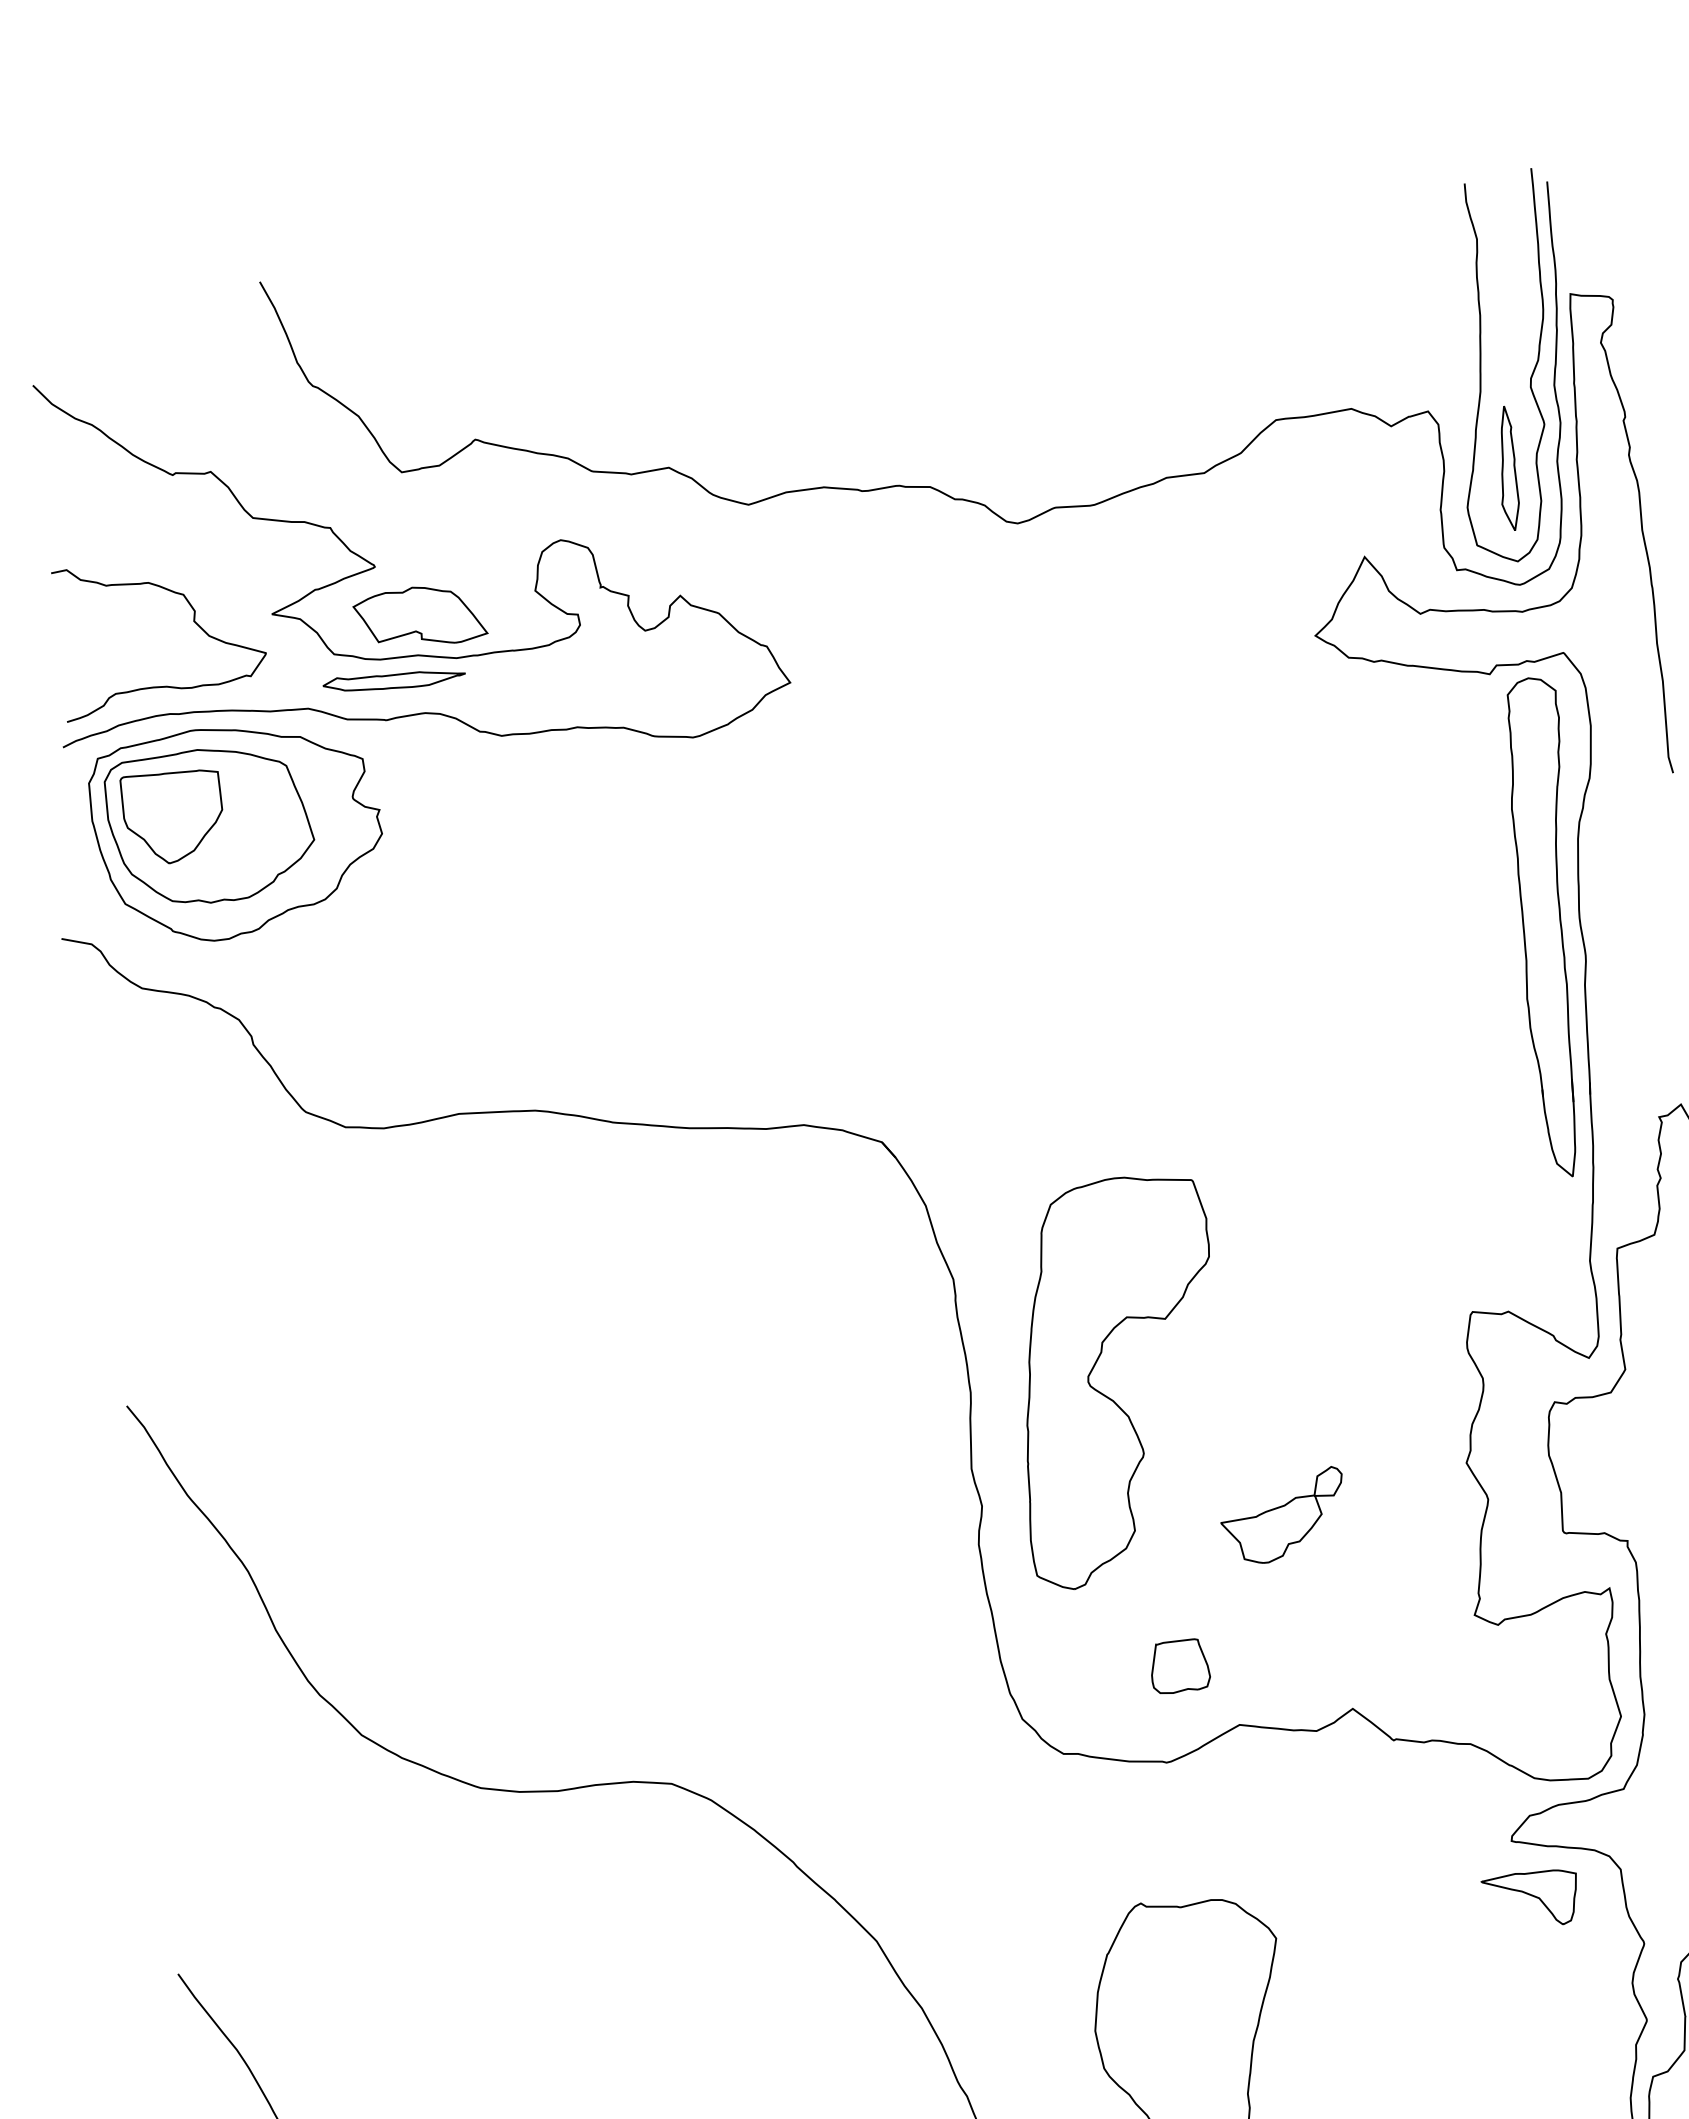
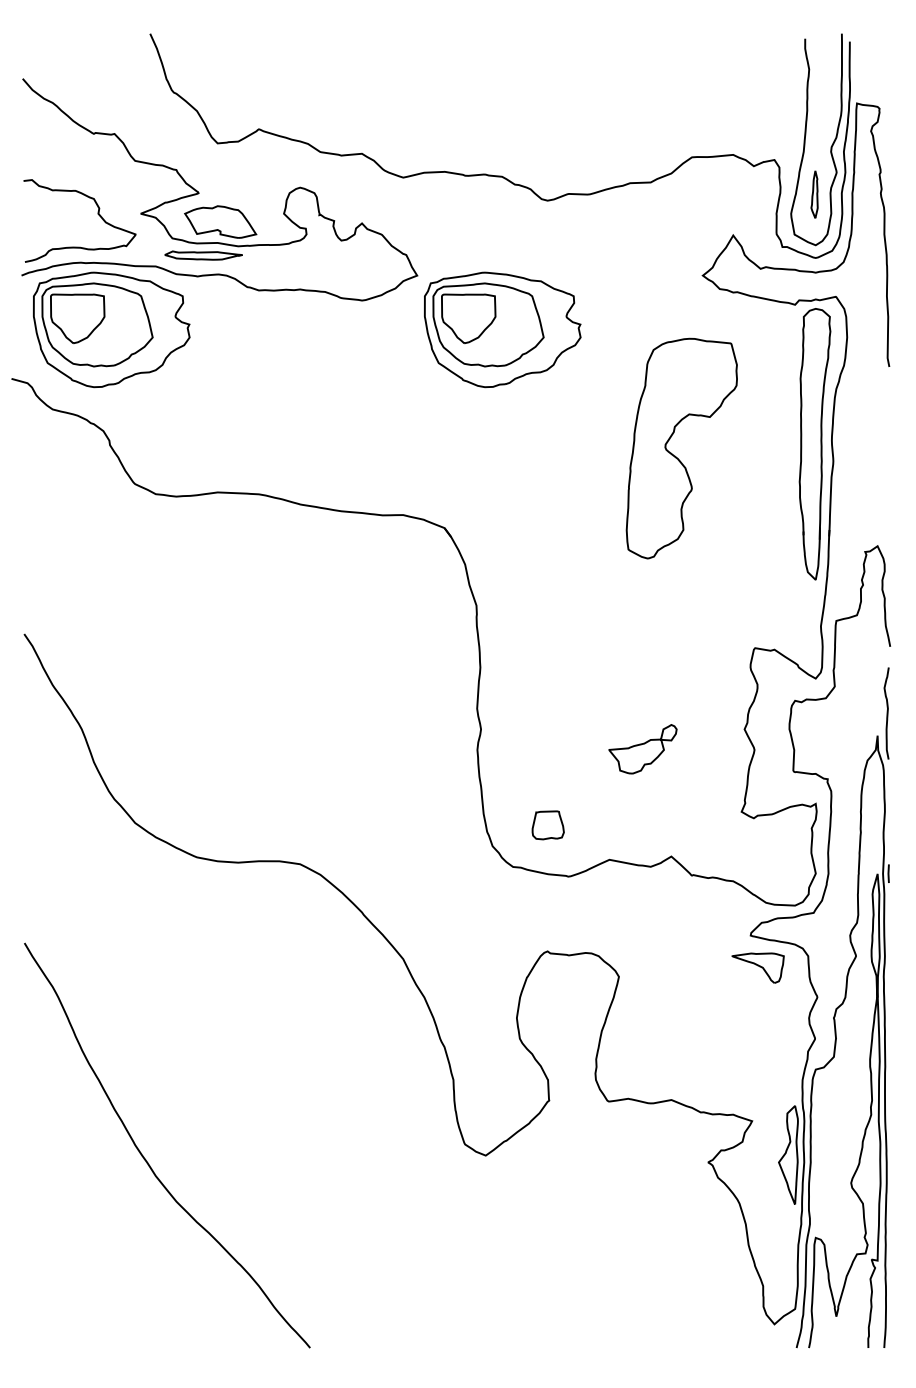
part: (1507, 468) -> (814, 194), size x0.7
part: (955, 767) -> (502, 329), added
part: (1108, 1395) -> (675, 455), moved
part: (1178, 1666) -> (547, 825), moved

